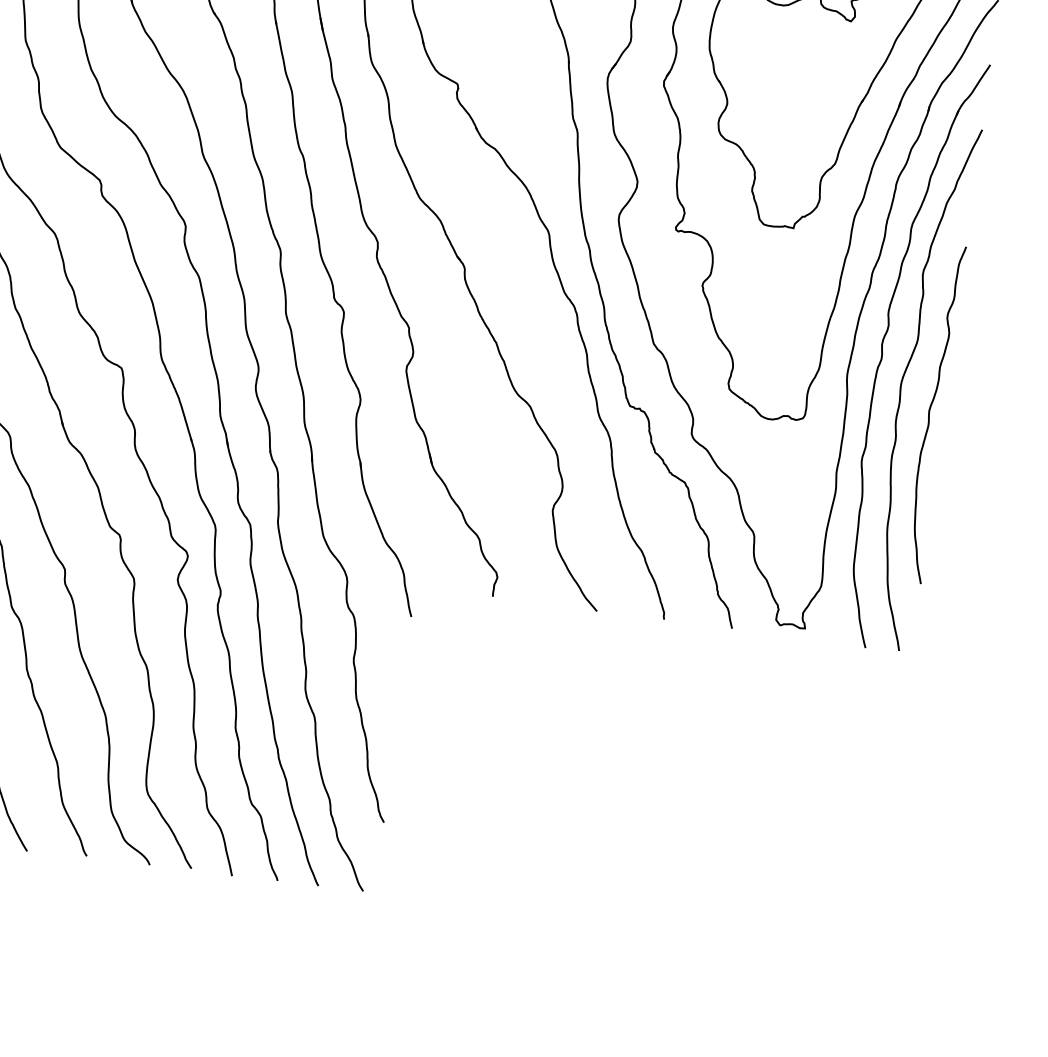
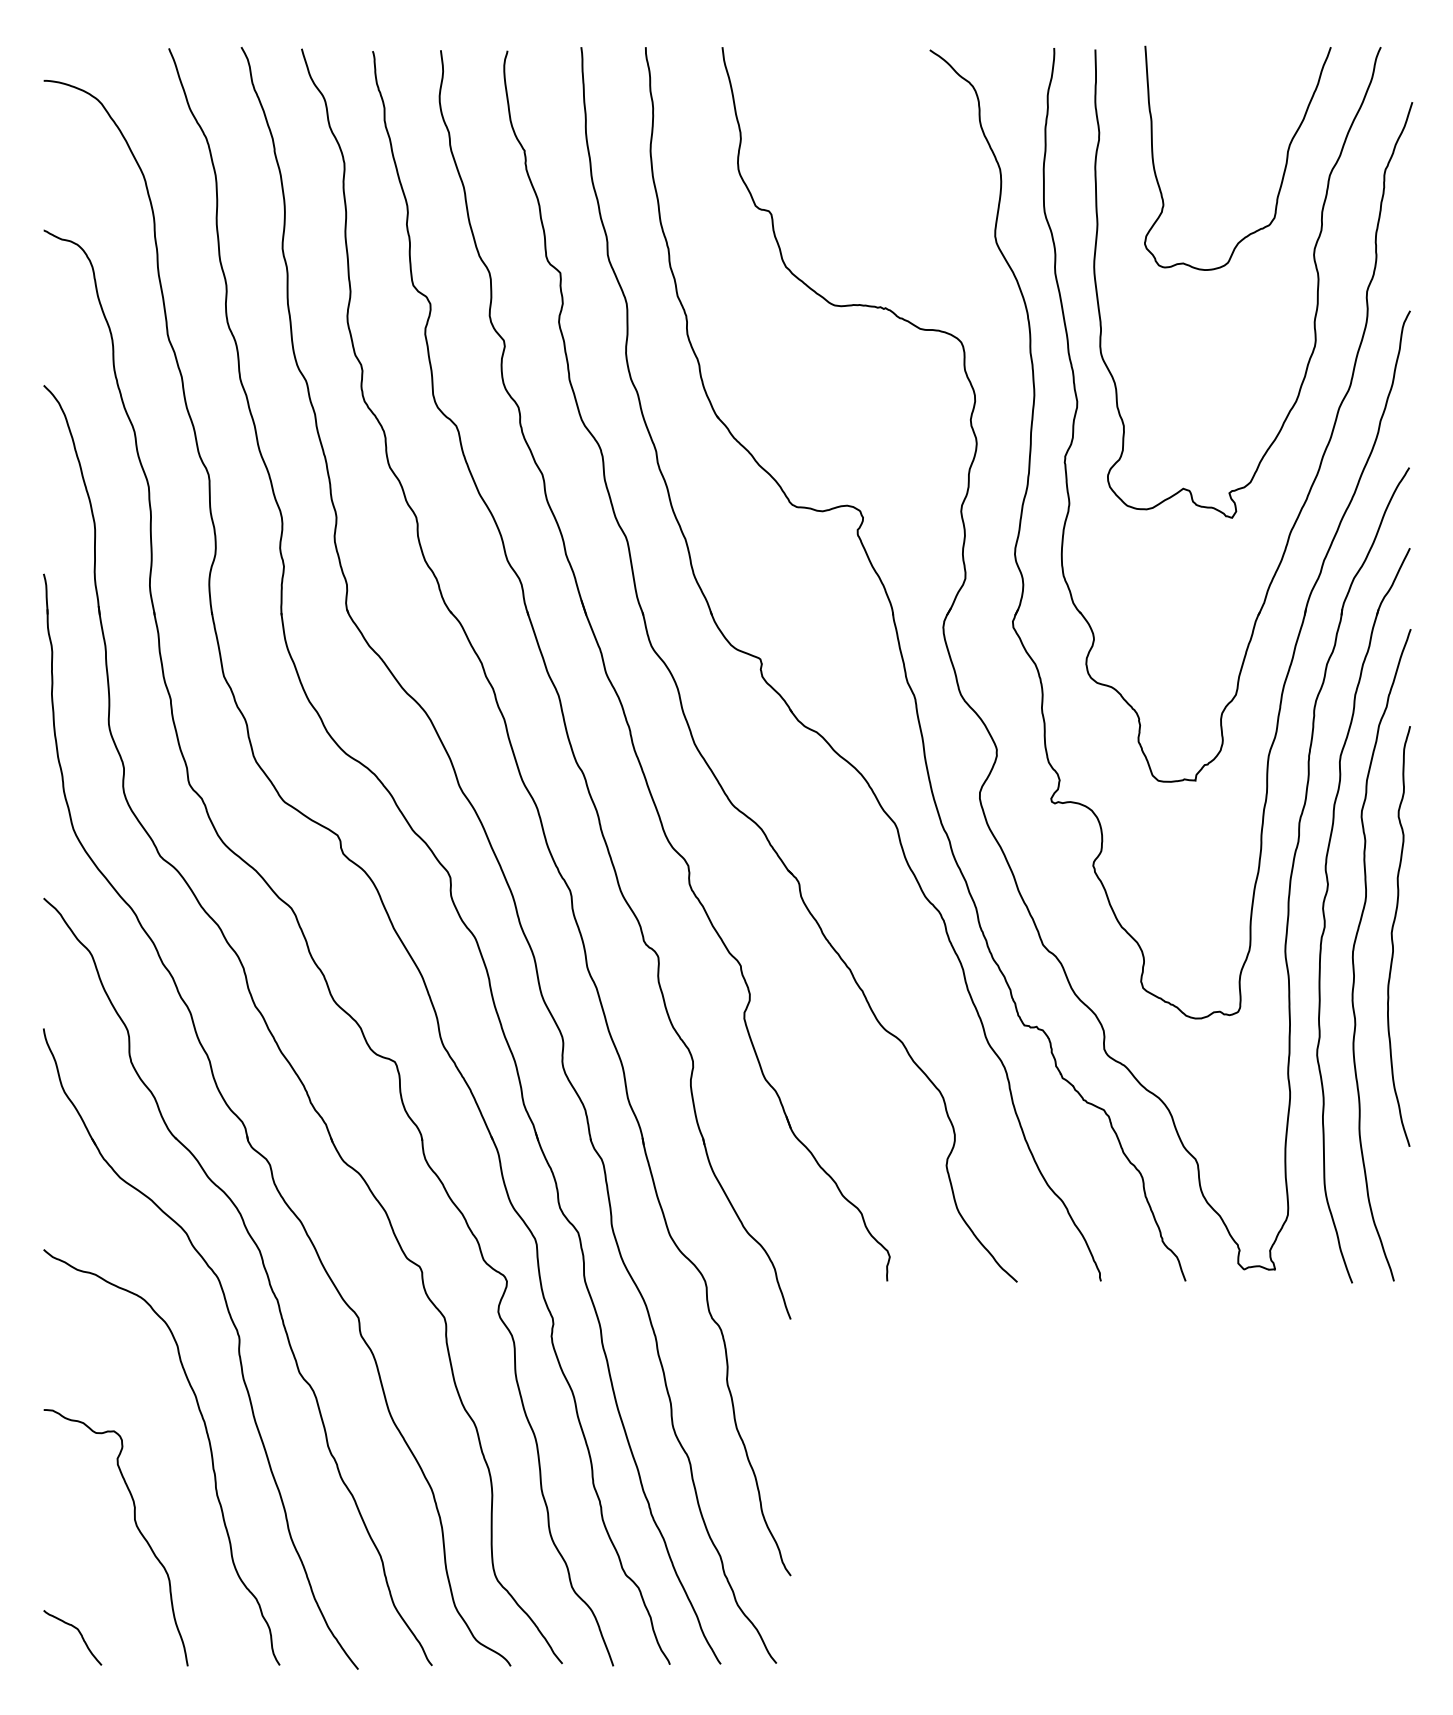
curve: (929, 413) -> (1392, 936), moved

